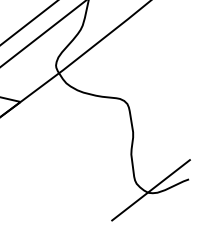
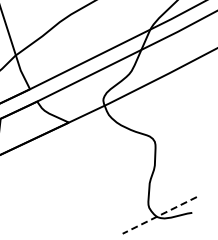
line: (150, 190) -> (159, 215), solid -> dashed

